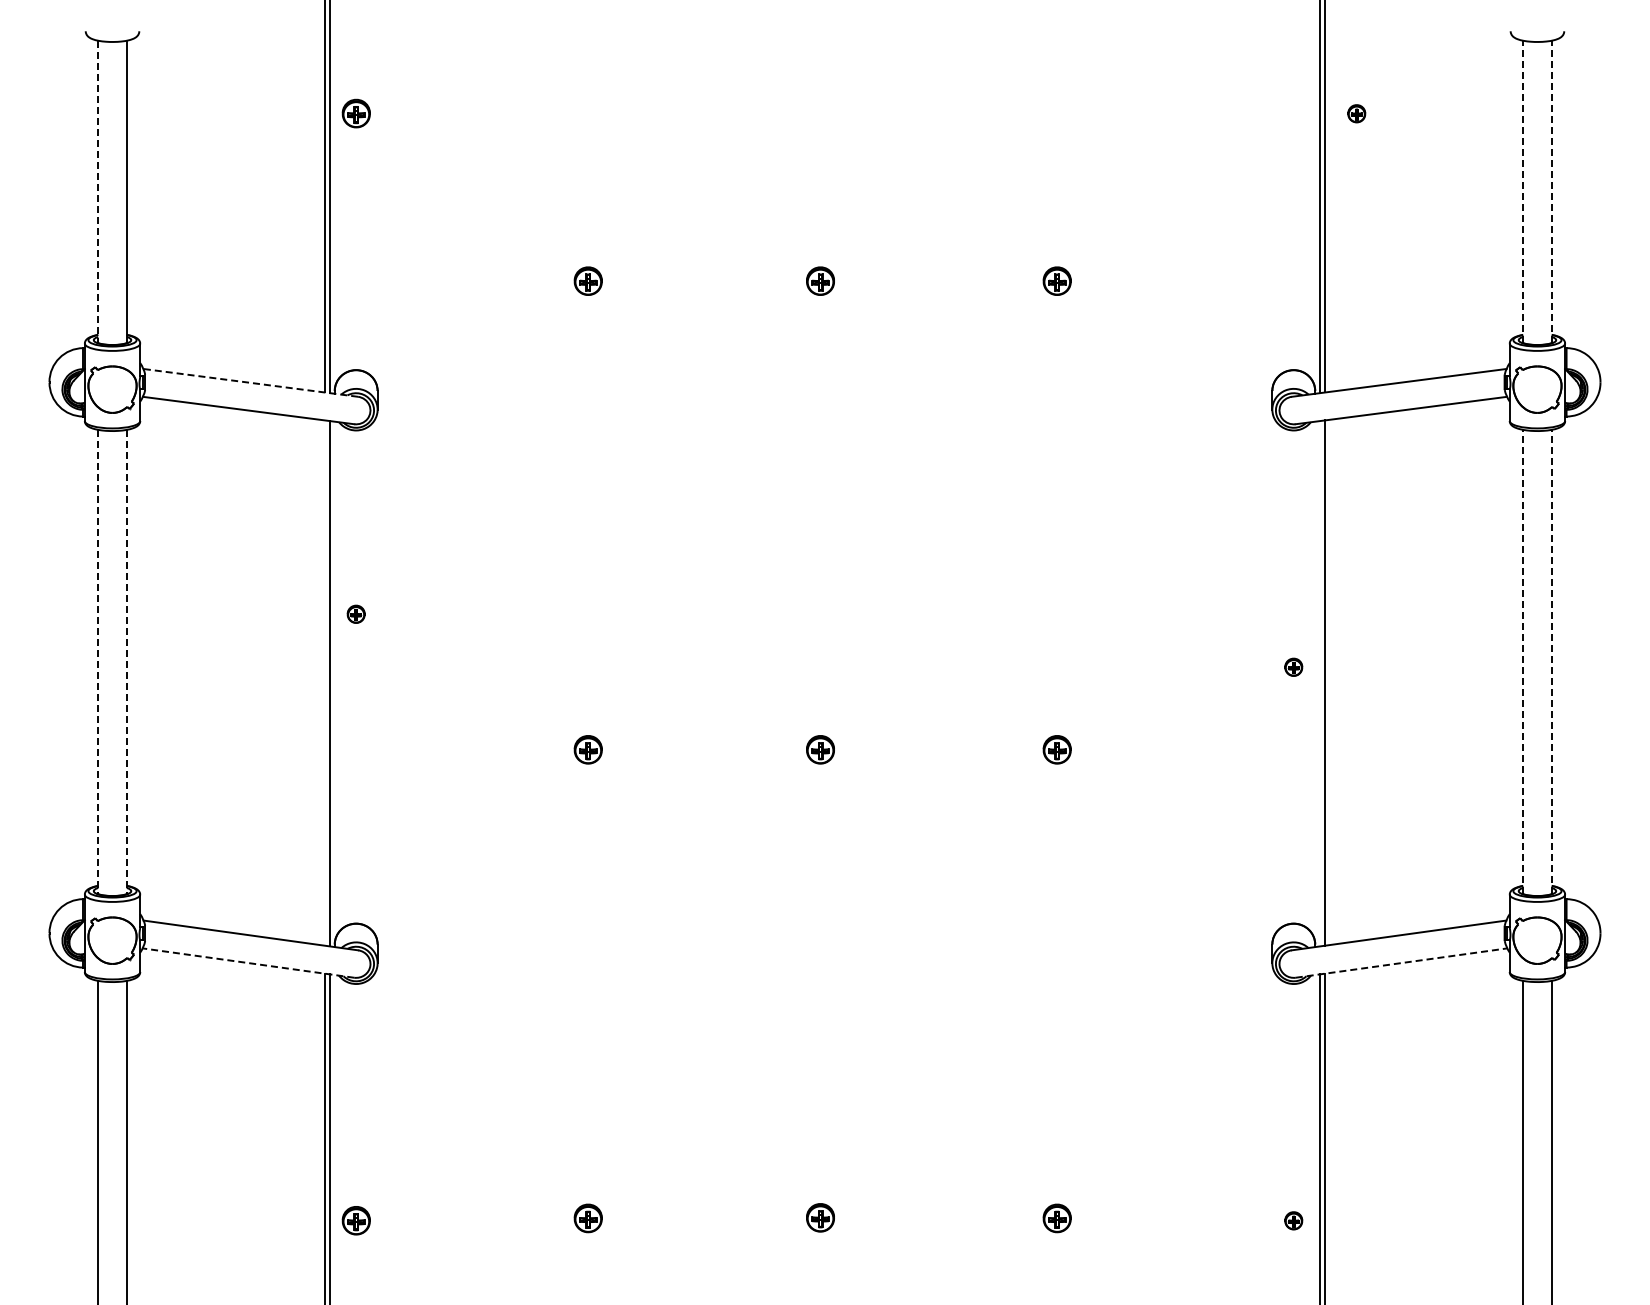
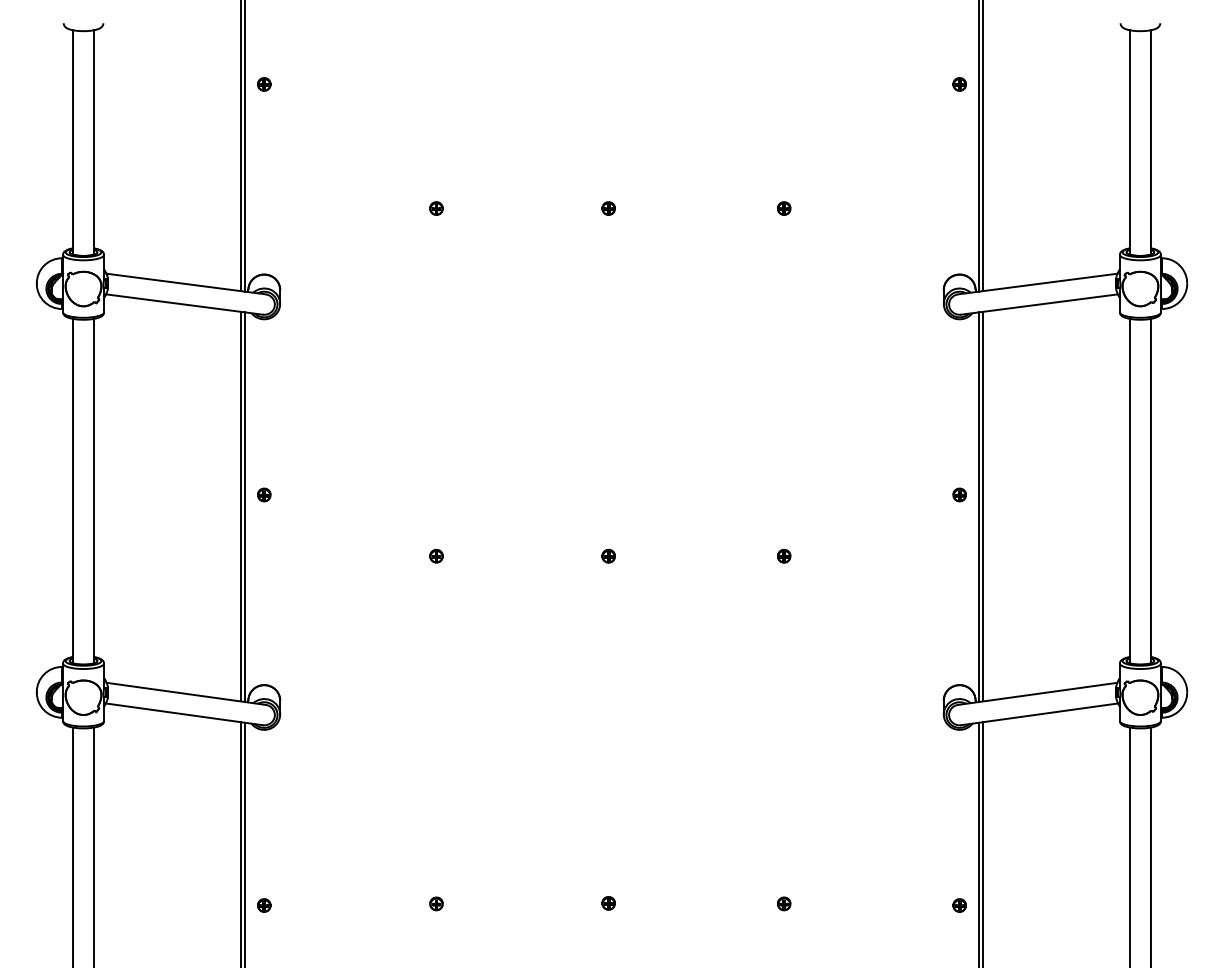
part: (355, 113) -> (263, 84), size x0.62
part: (1356, 113) -> (959, 84), moved
line: (1523, 191) -> (1130, 142), dashed -> solid
line: (1551, 191) -> (1150, 142), dashed -> solid
line: (98, 192) -> (73, 142), dashed -> solid
part: (588, 280) -> (436, 208), size x0.62
part: (820, 280) -> (608, 208), size x0.62
part: (1056, 280) -> (783, 208), size x0.62
line: (250, 382) -> (185, 283), dashed -> solid
part: (355, 613) -> (263, 494), moved
line: (1523, 661) -> (1130, 490), dashed -> solid
line: (1551, 661) -> (1150, 490), dashed -> solid
line: (98, 662) -> (73, 491), dashed -> solid
line: (126, 662) -> (93, 491), dashed -> solid
line: (324, 682) -> (240, 506), added
line: (1319, 683) -> (978, 506), added
part: (588, 749) -> (436, 555), size x0.62
part: (820, 749) -> (608, 555), size x0.62
part: (1056, 749) -> (783, 555), size x0.62
line: (248, 963) -> (184, 714), dashed -> solid
line: (1401, 963) -> (1039, 714), dashed -> solid
part: (820, 1217) -> (608, 903), size x0.62
part: (588, 1218) -> (436, 903), size x0.62
part: (1056, 1218) -> (783, 903), size x0.62
part: (355, 1220) -> (263, 905), size x0.62

